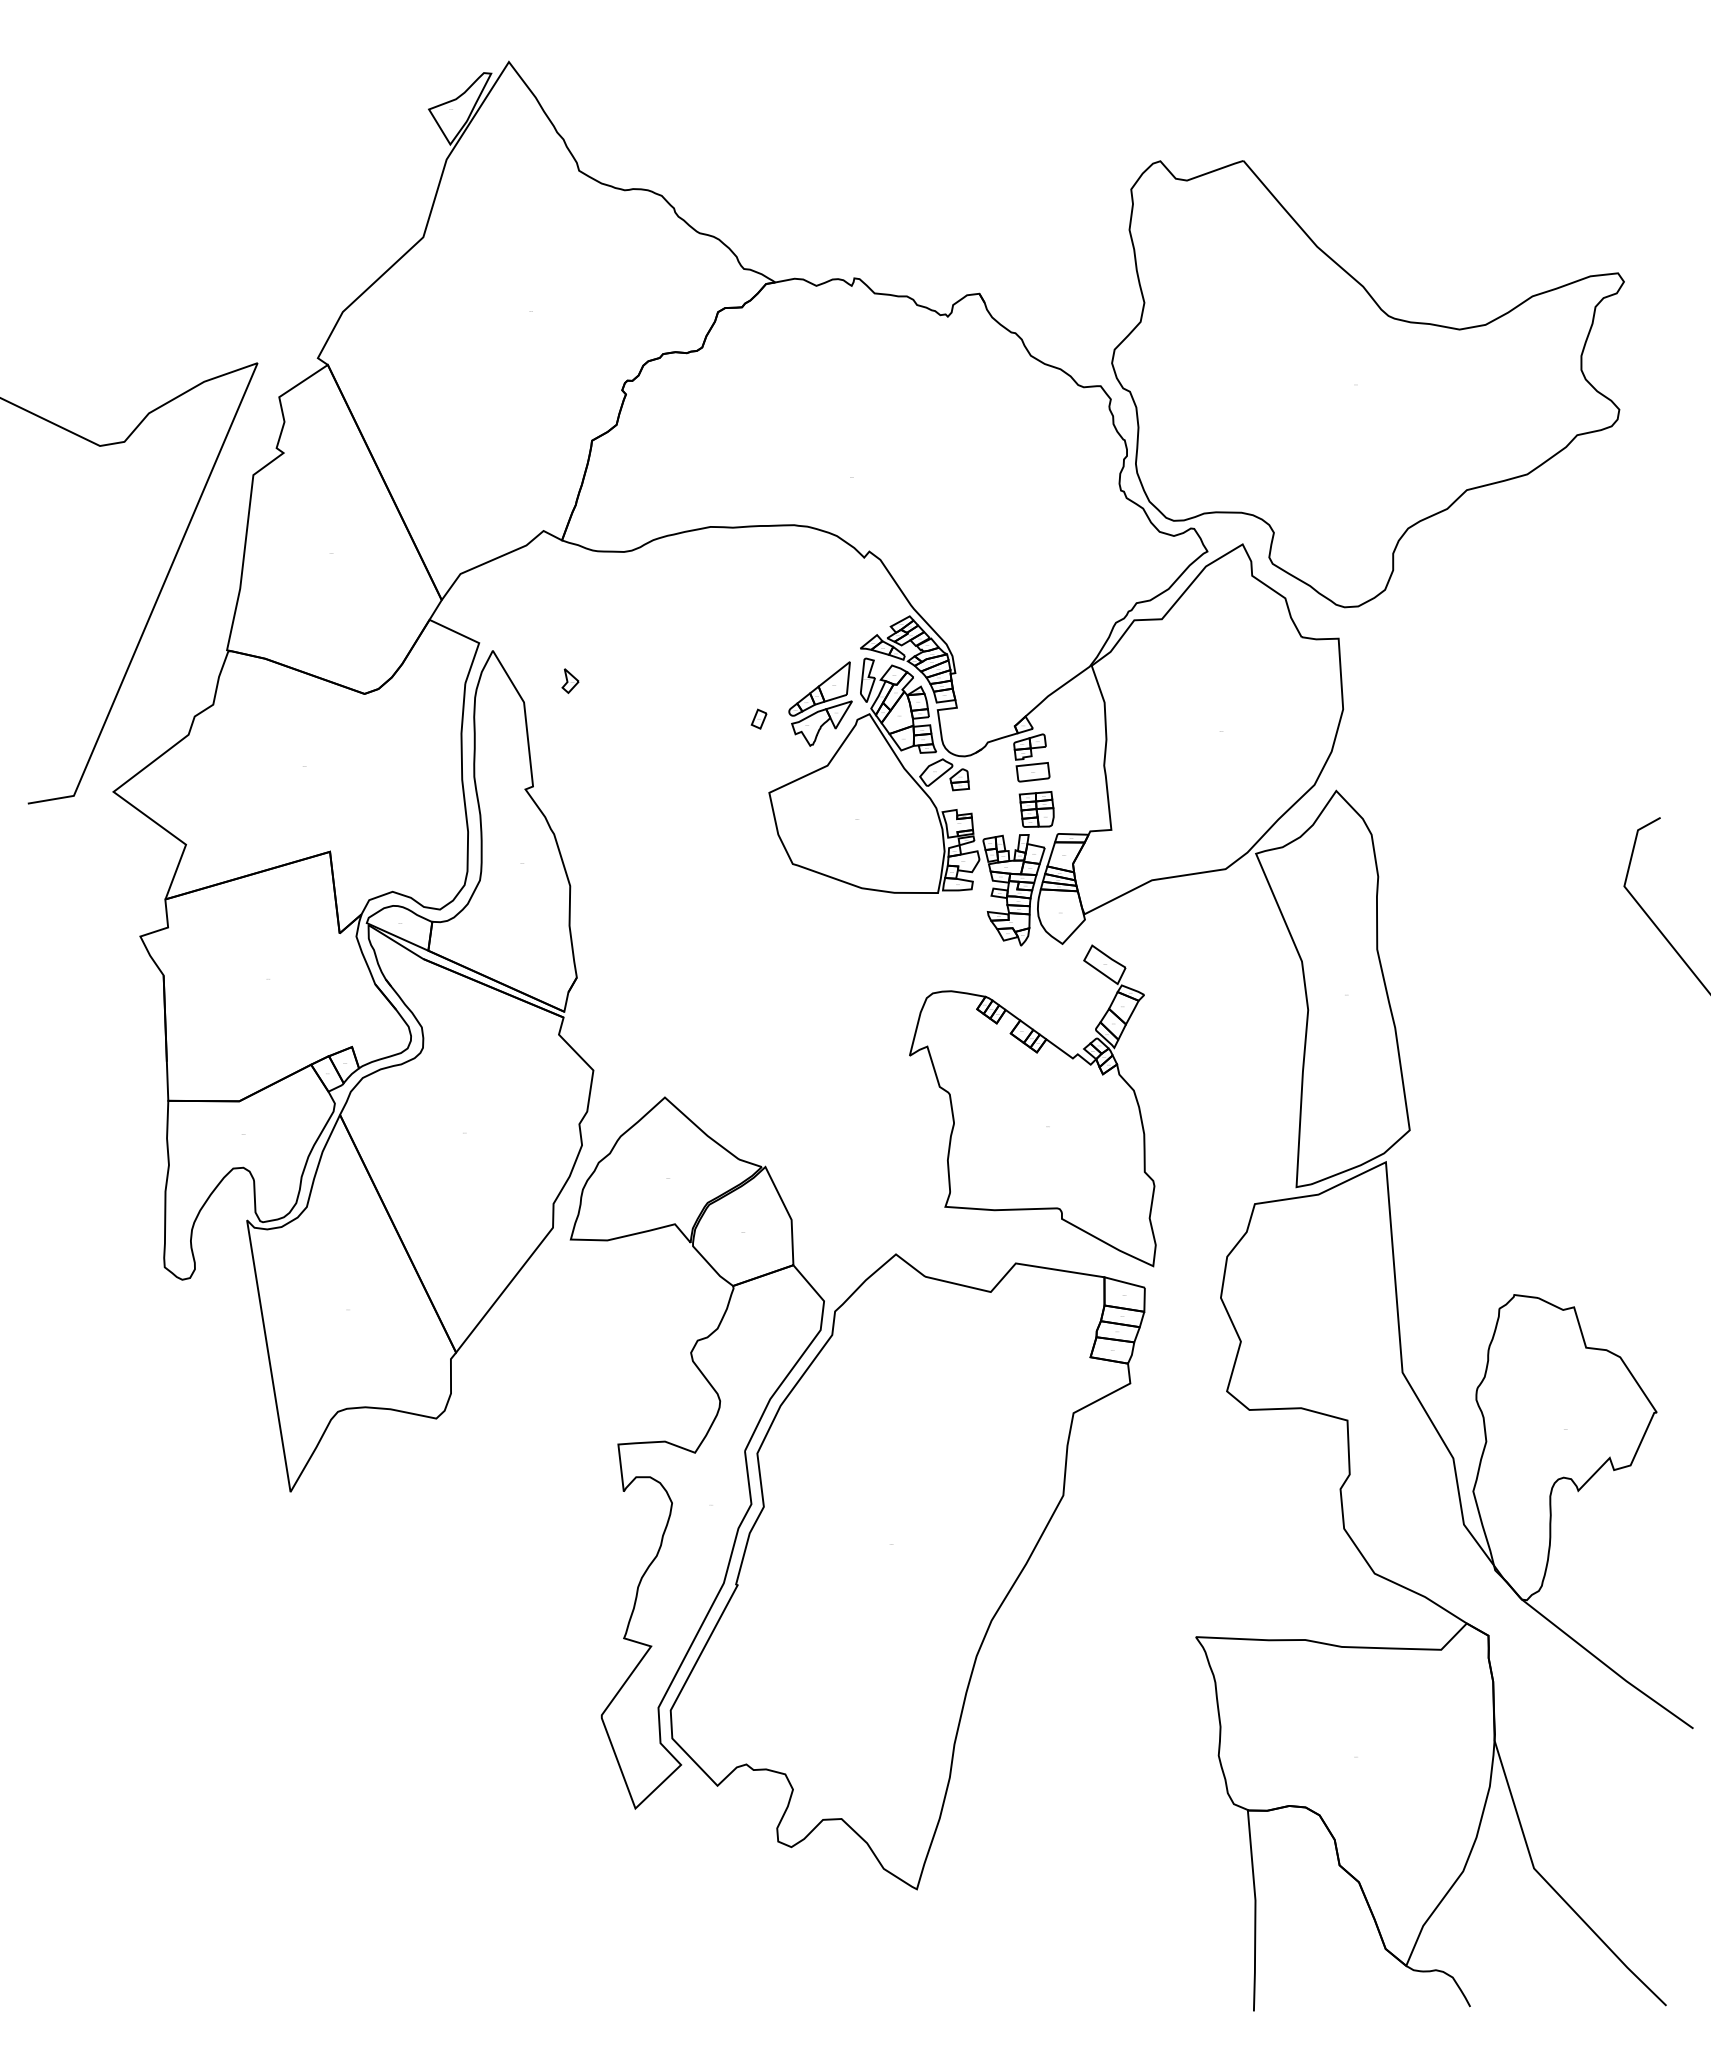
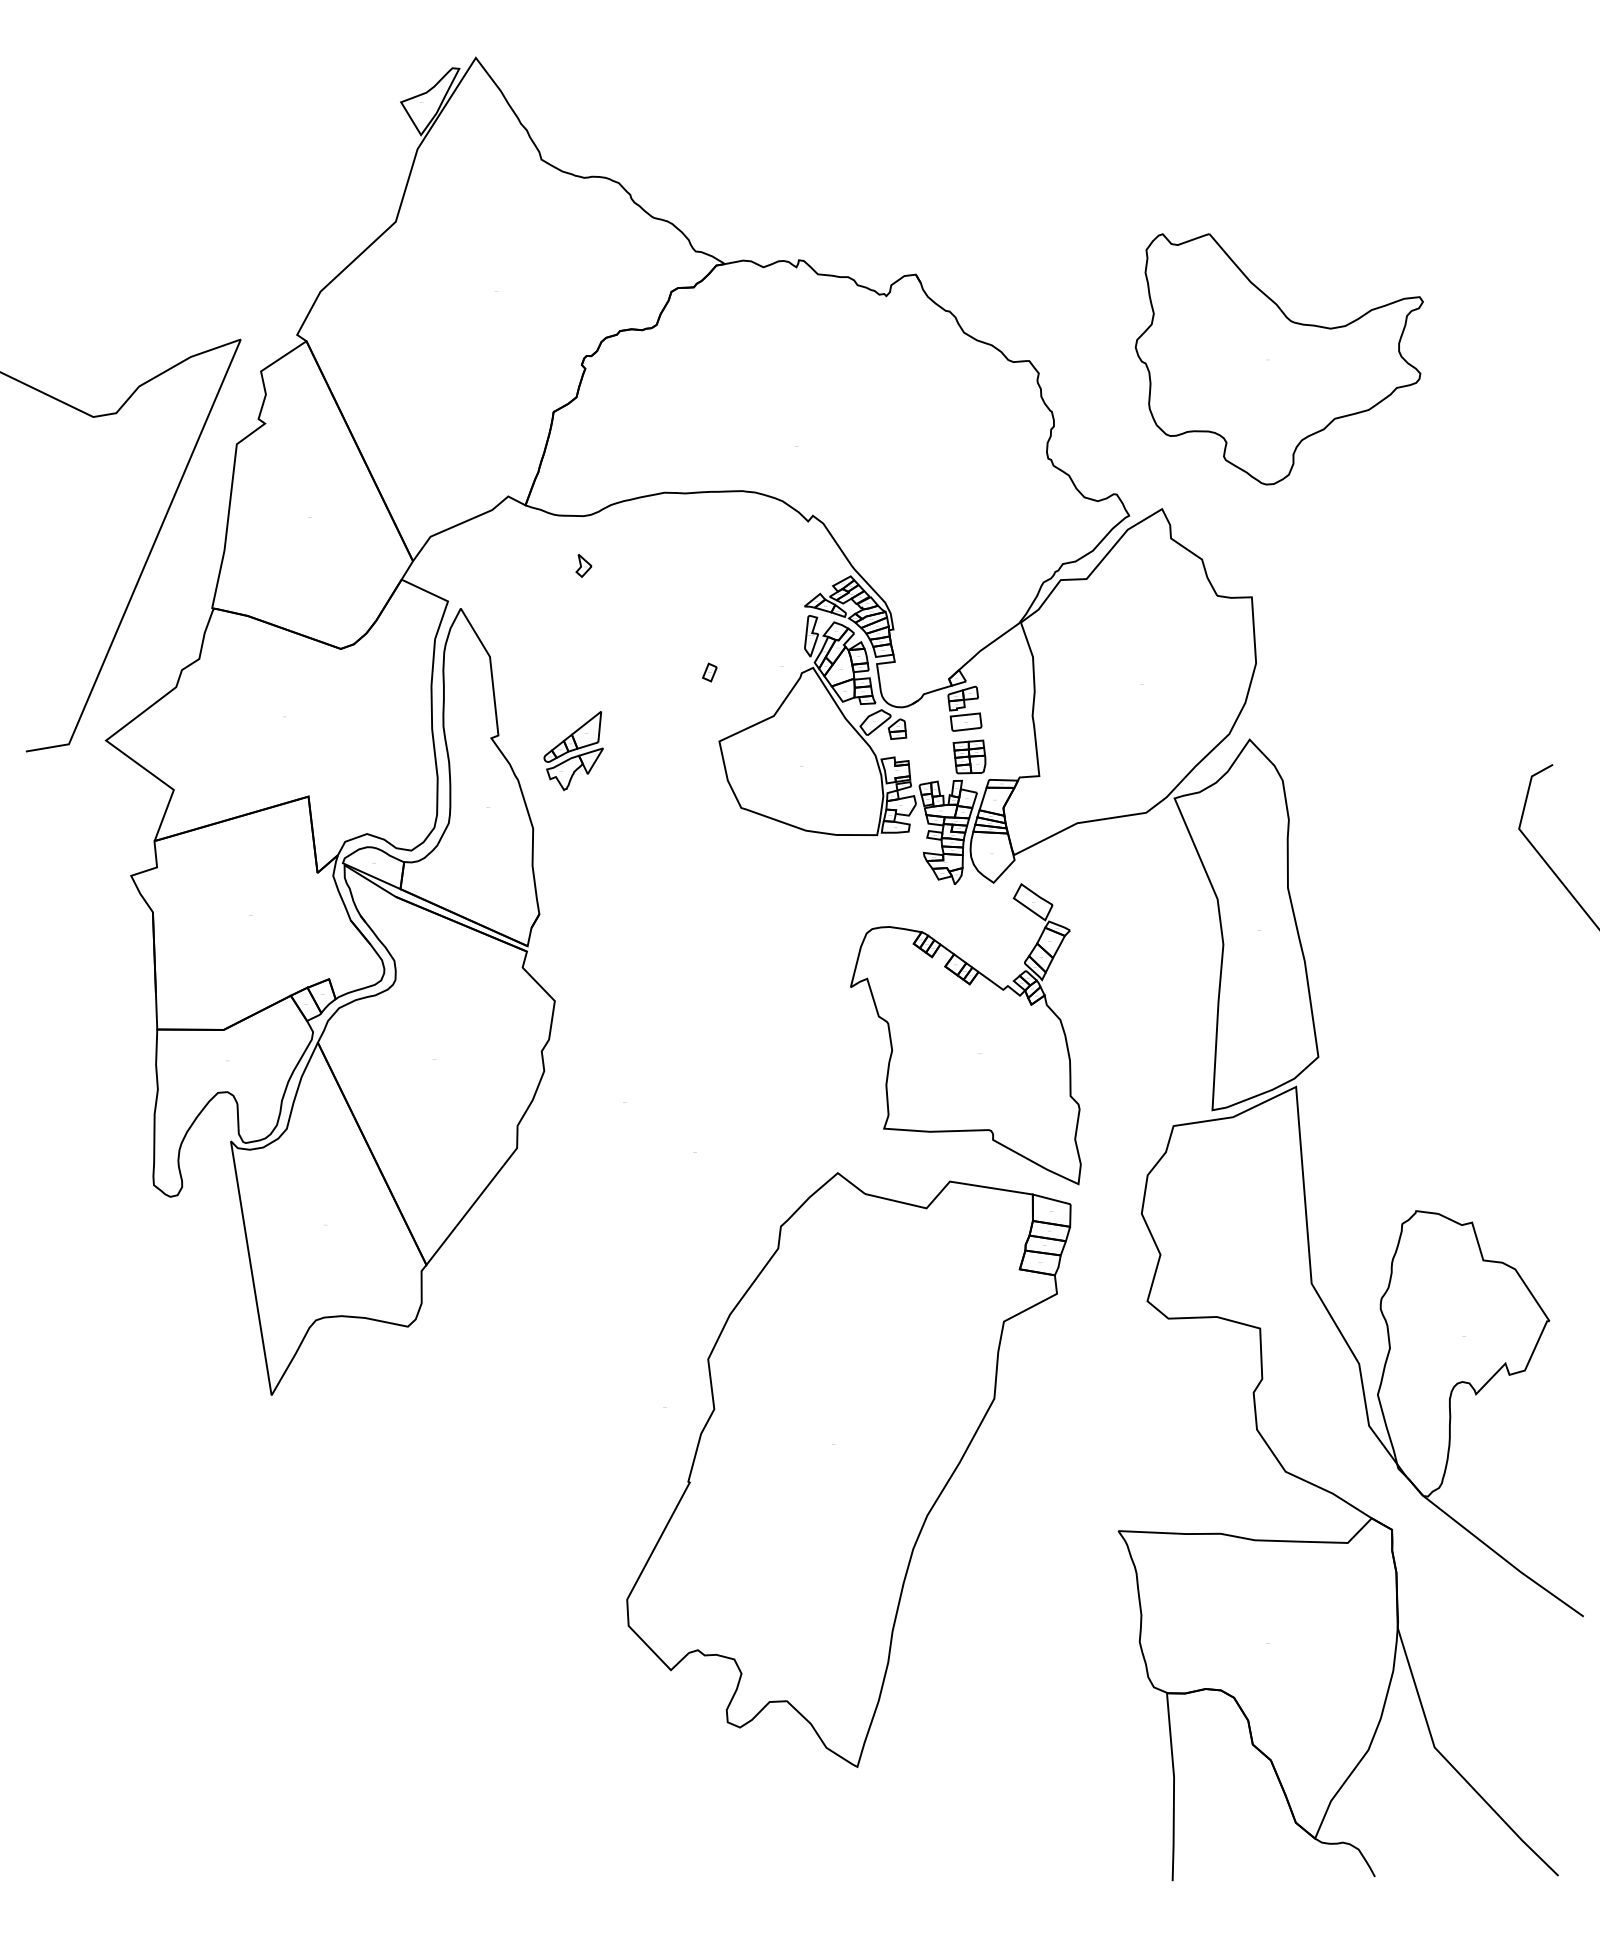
part: (1367, 384) -> (1278, 359), size x0.6
part: (570, 680) -> (583, 565), moved
part: (820, 703) -> (573, 750), moved
part: (696, 1452) -> (651, 1358), removed

